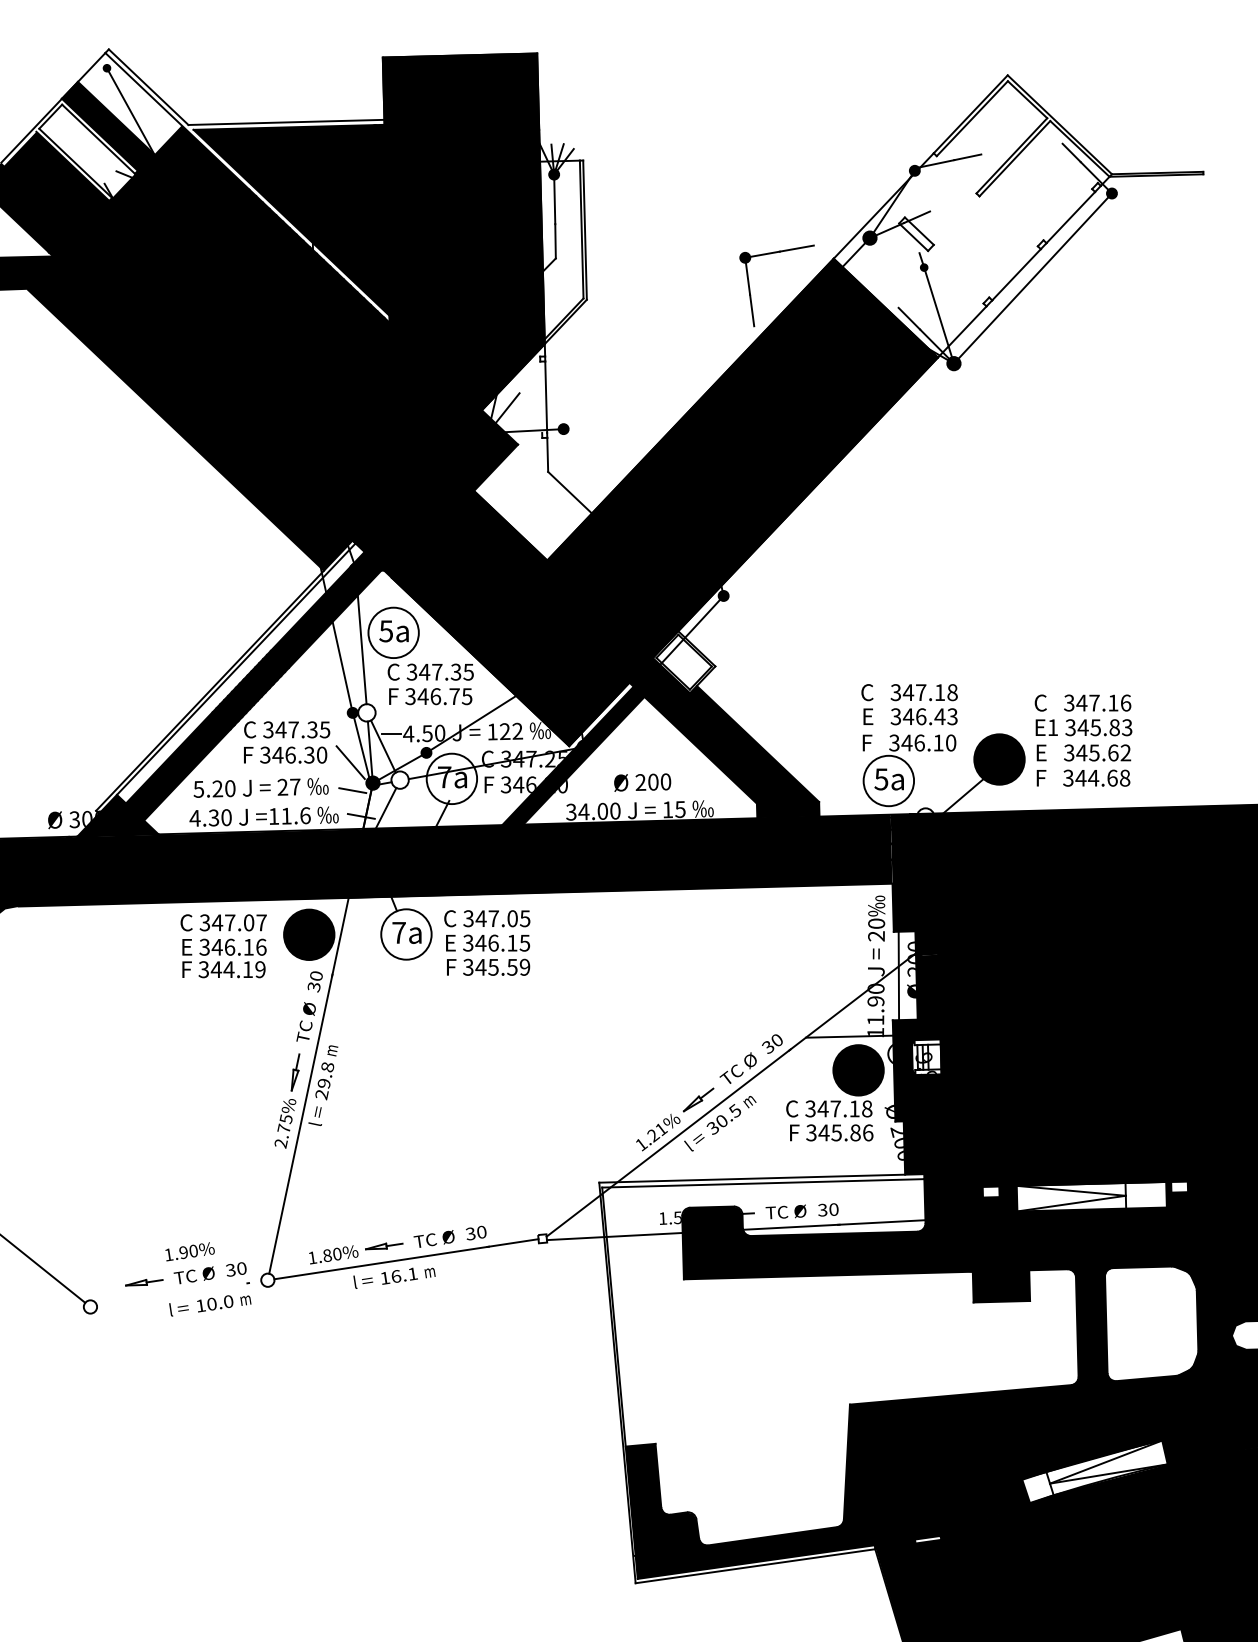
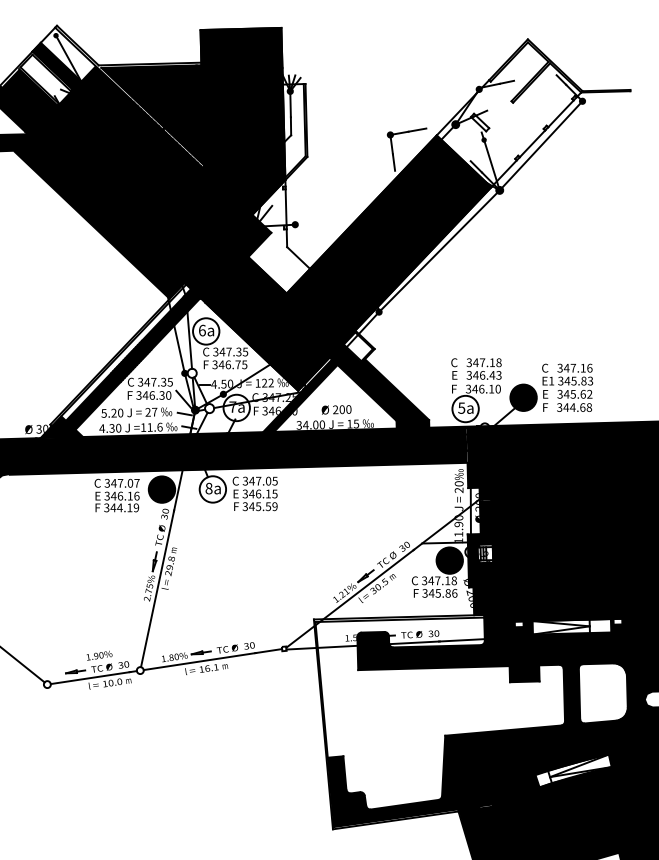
line: (837, 480) -> (438, 251), added
text: (384, 631) -> (201, 330), 5a -> 6a
text: (398, 932) -> (208, 488), 7a -> 8a
line: (178, 1293) -> (93, 677), added

